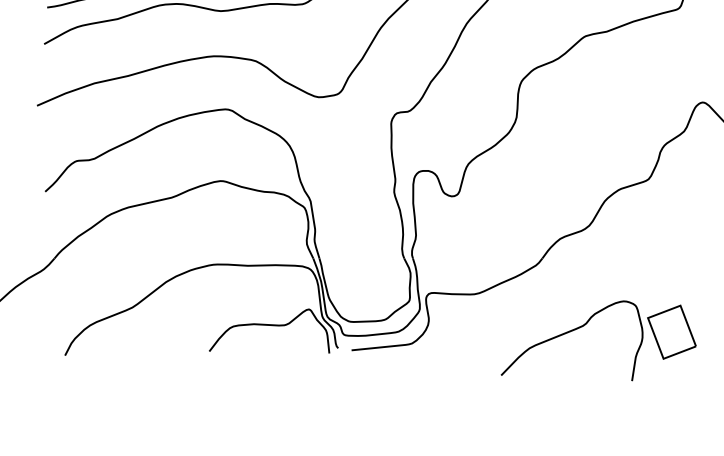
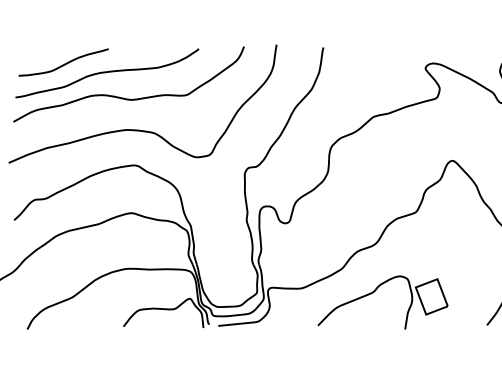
part: (584, 327) -> (373, 293), moved

